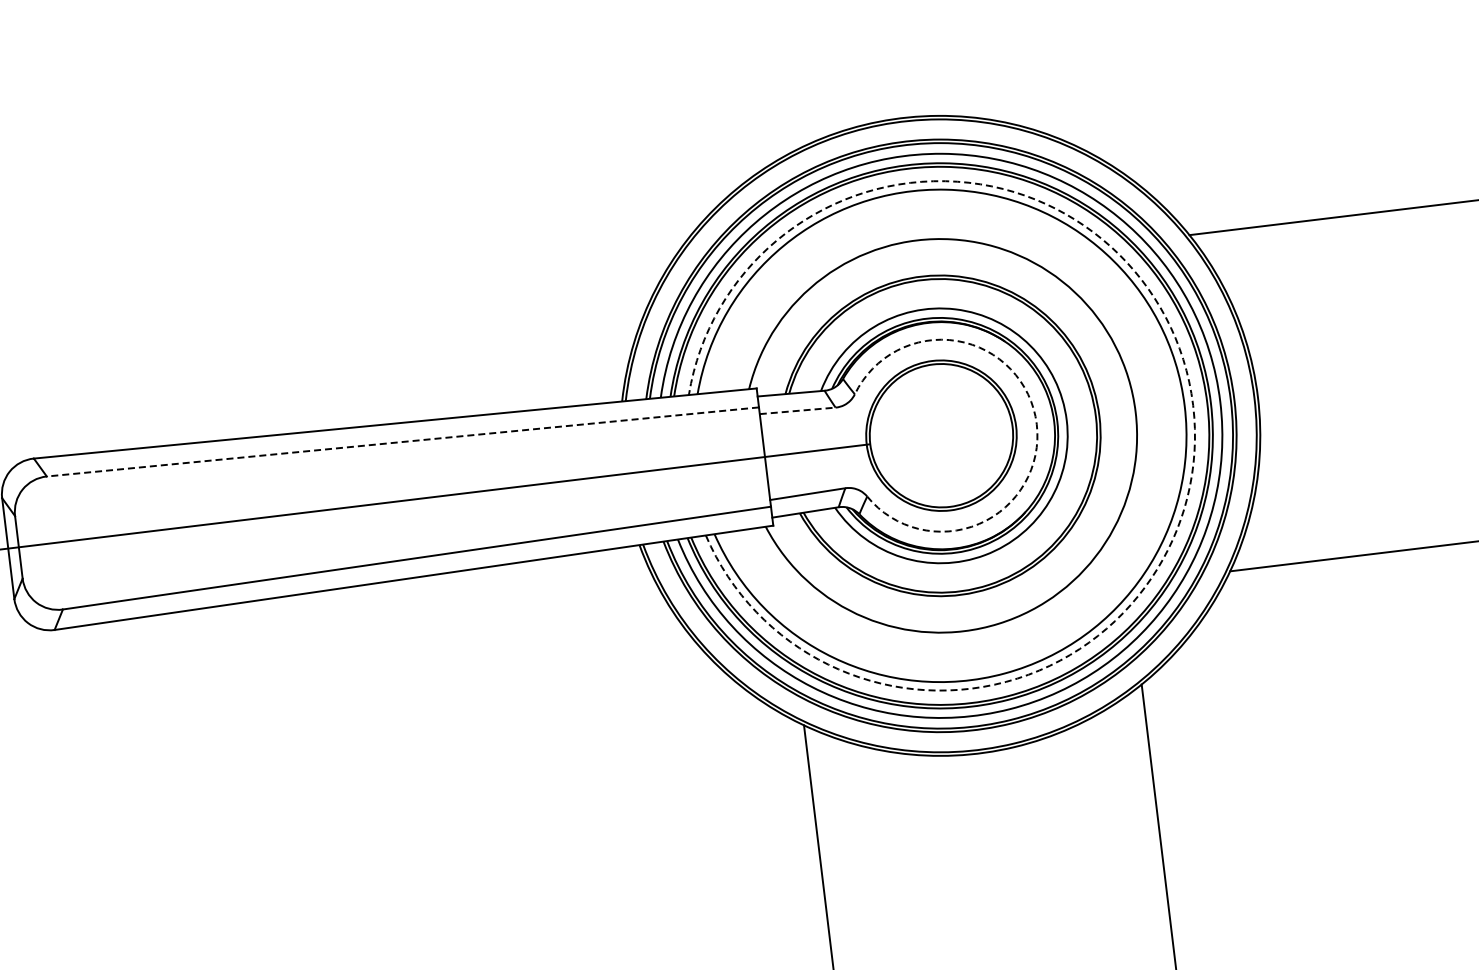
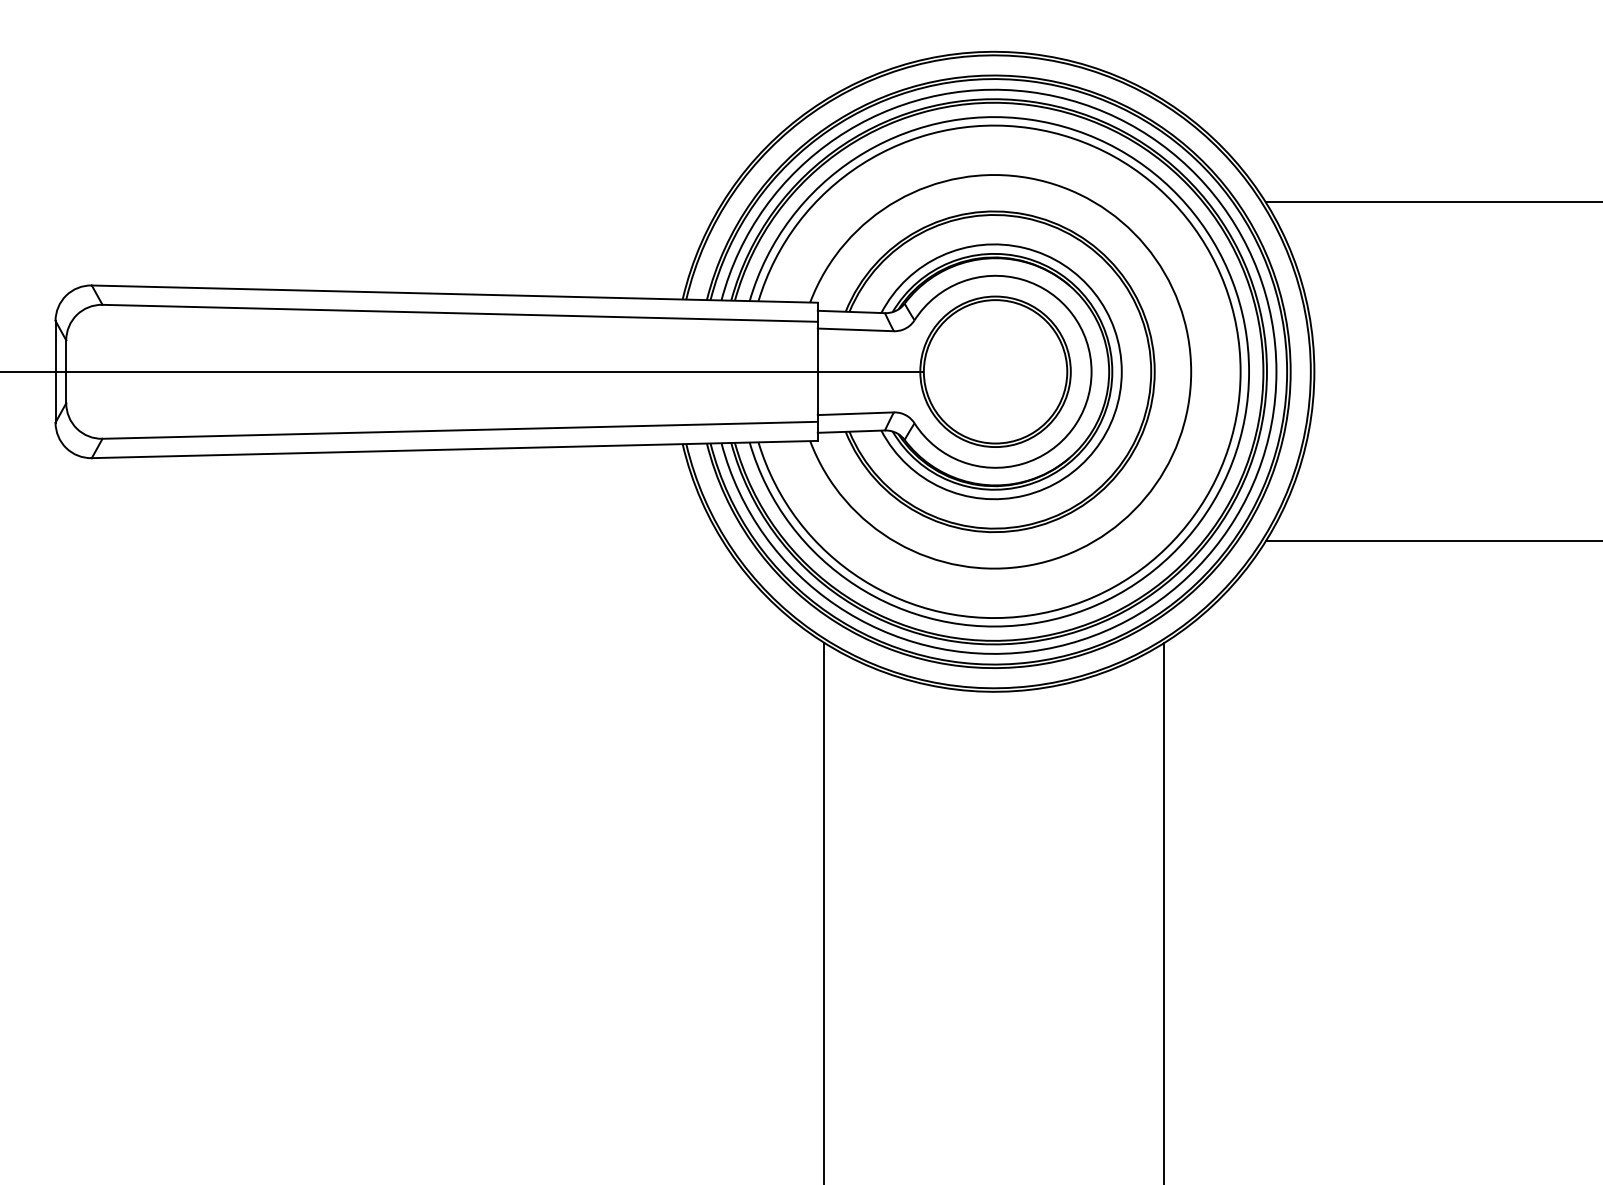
arc: (1193, 404) -> (1249, 371), dashed -> solid
line: (798, 410) -> (856, 329), dashed -> solid
arc: (1036, 423) -> (1091, 371), dashed -> solid
line: (403, 442) -> (460, 313), dashed -> solid

